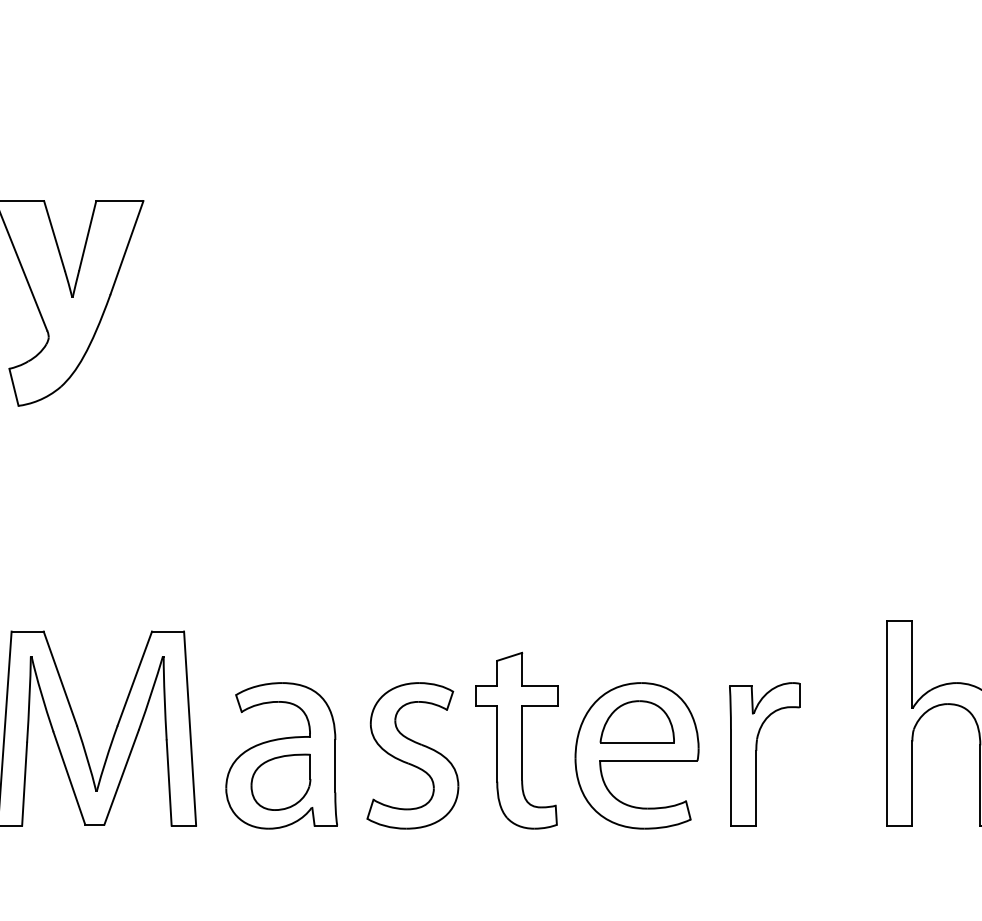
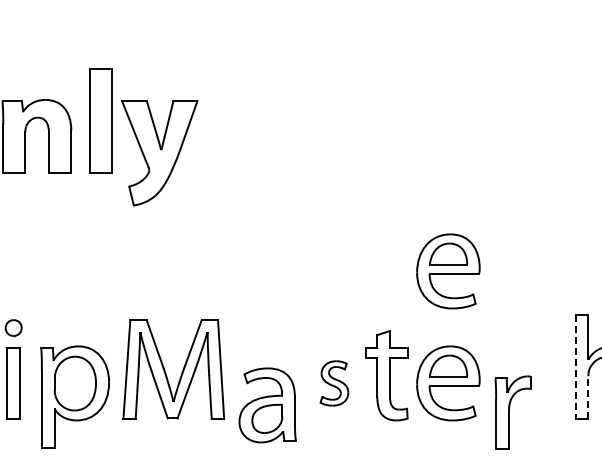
part: (637, 535) -> (448, 271), added
line: (887, 724) -> (575, 367), solid -> dashed
part: (763, 754) -> (512, 412), moved
part: (281, 756) -> (267, 405), moved
part: (413, 756) -> (334, 383), size x0.6
line: (912, 781) -> (588, 396), solid -> dashed

